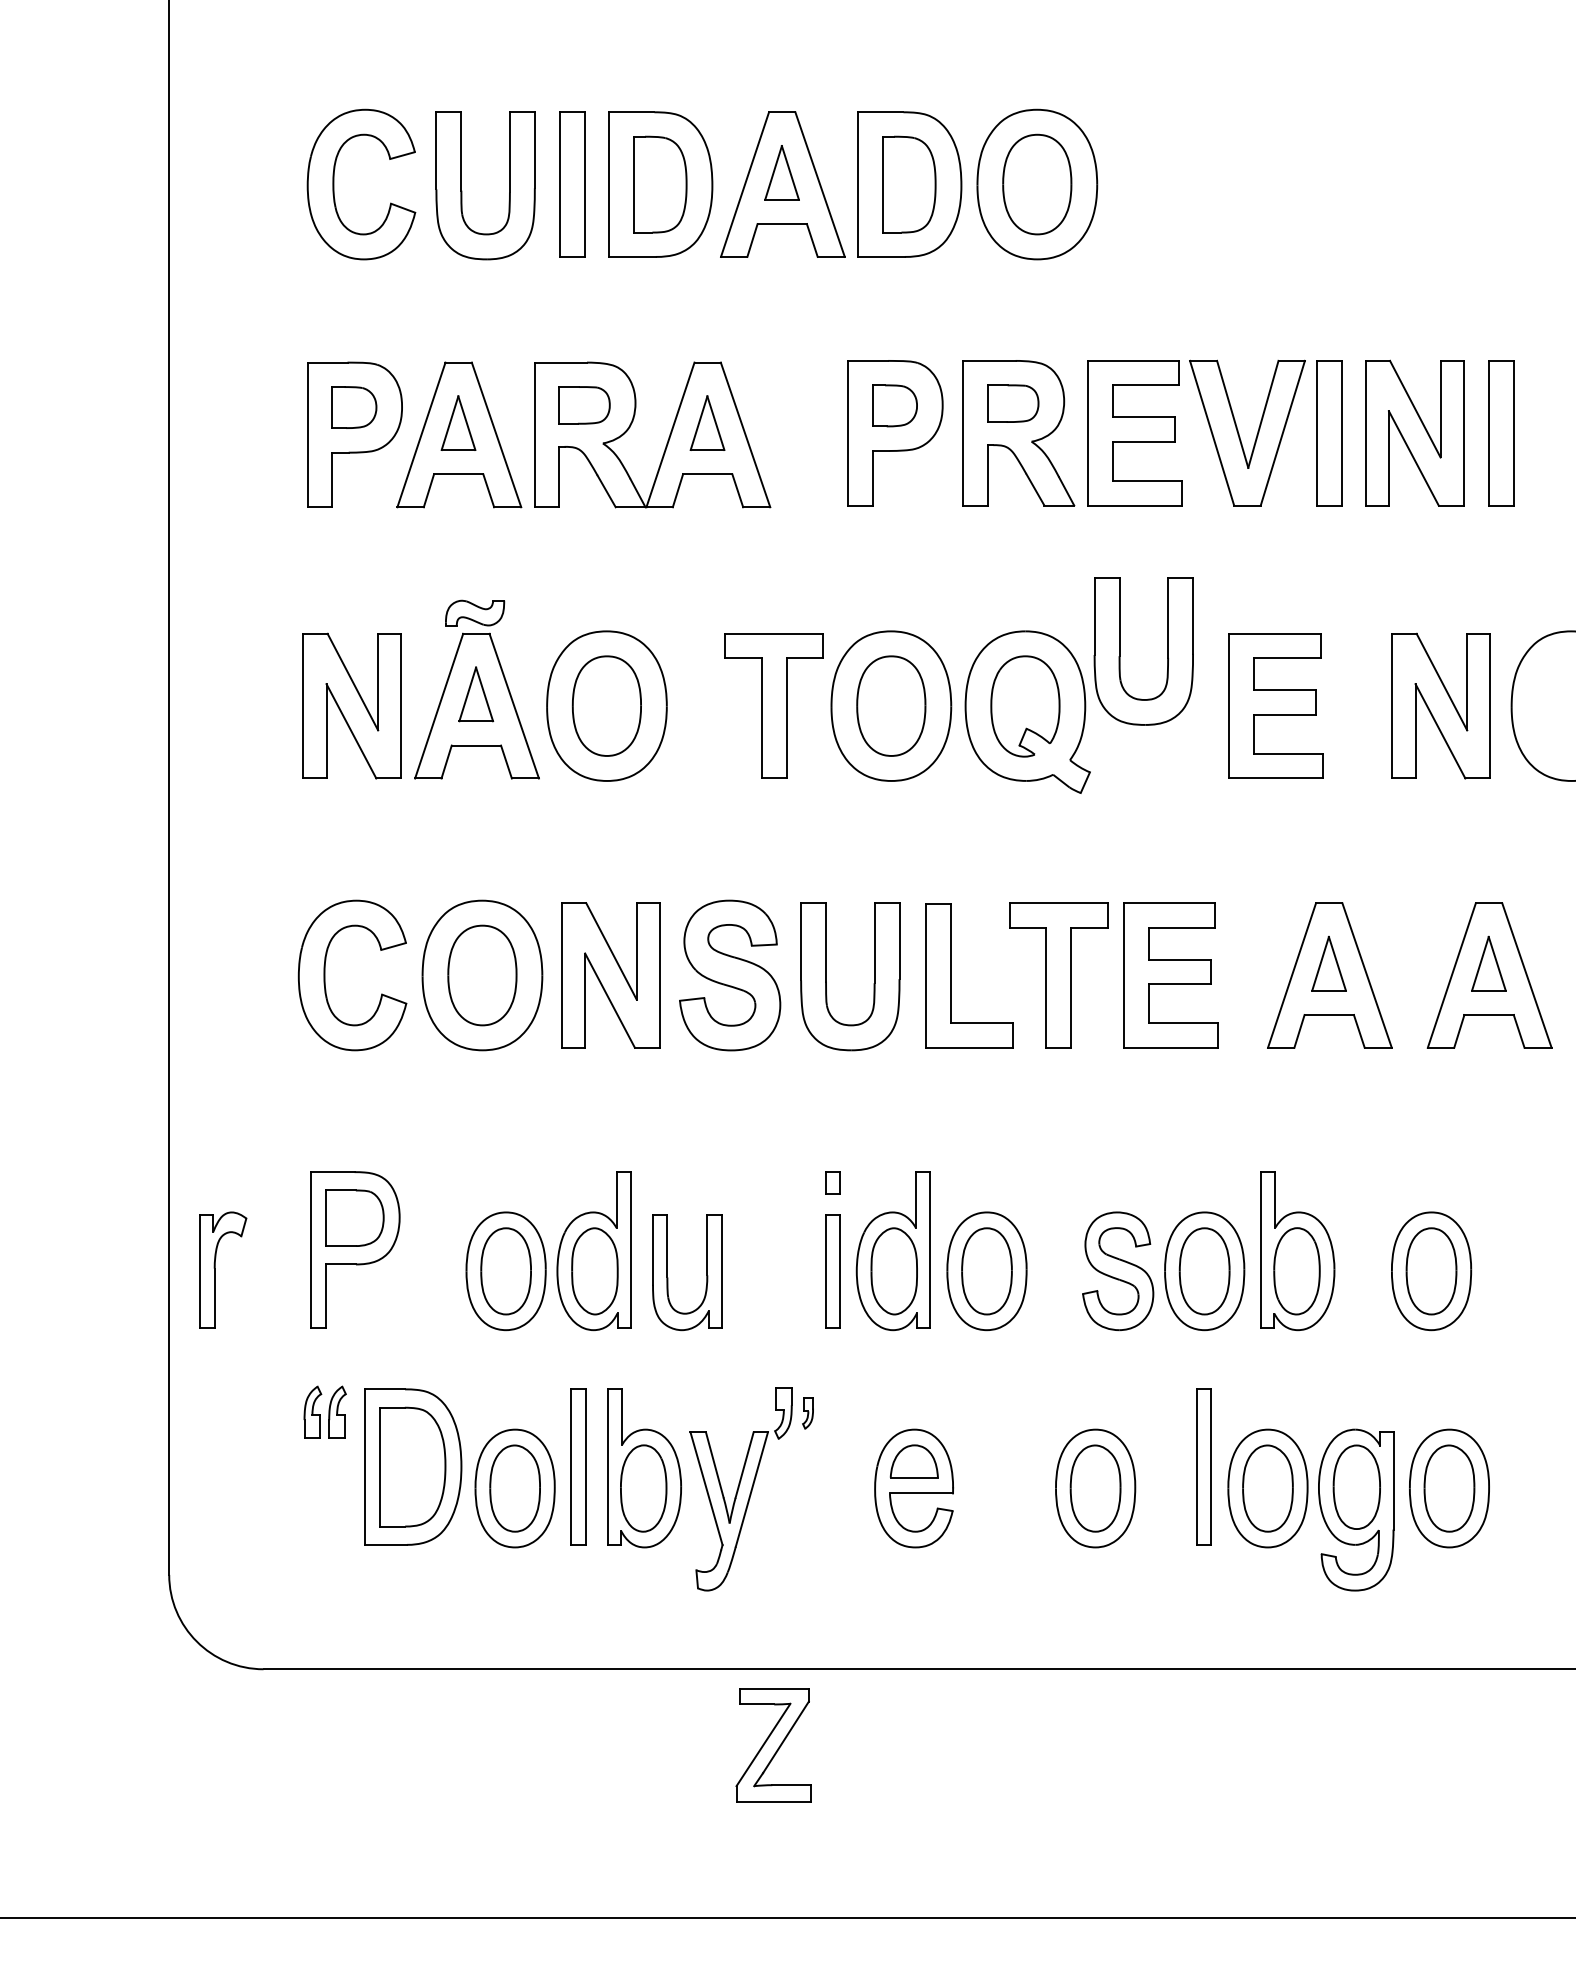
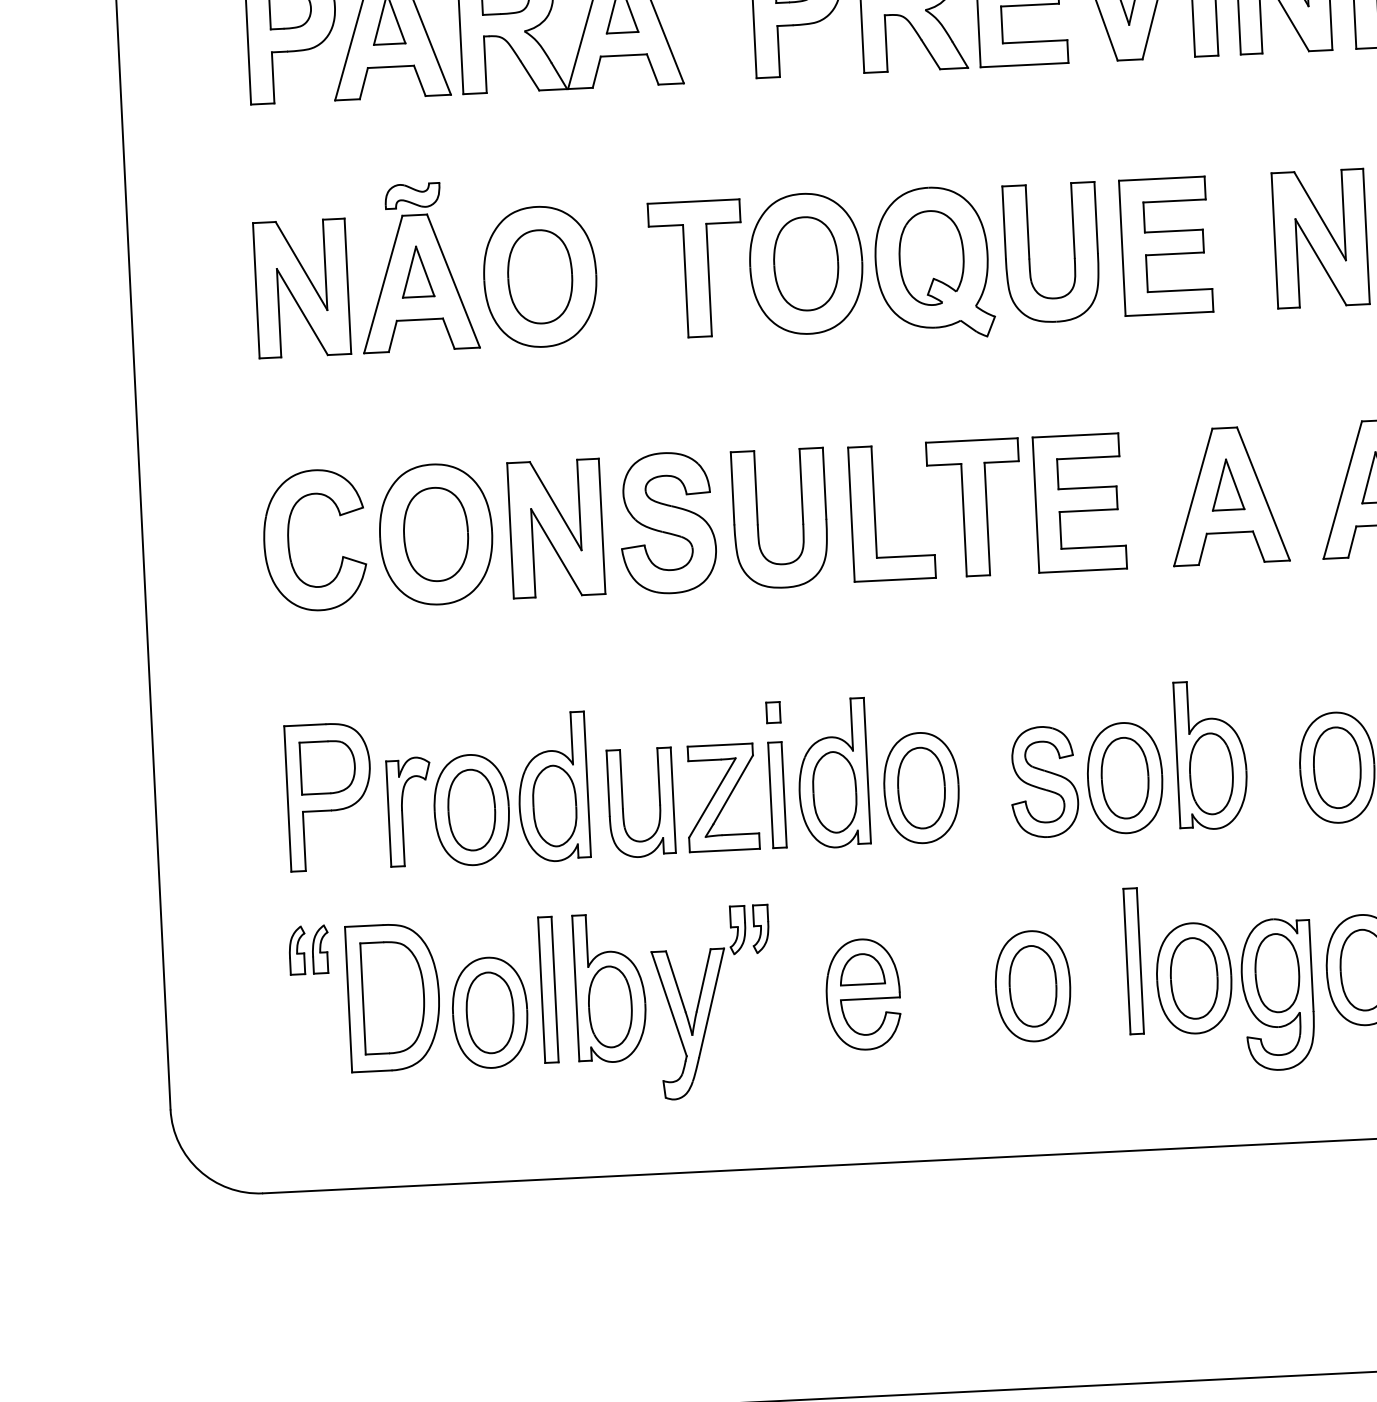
part: (1120, 651) -> (1029, 254), moved
part: (215, 1269) -> (402, 811), moved
part: (807, 1413) -> (760, 929), size x1.67
part: (773, 1745) -> (721, 798), moved

